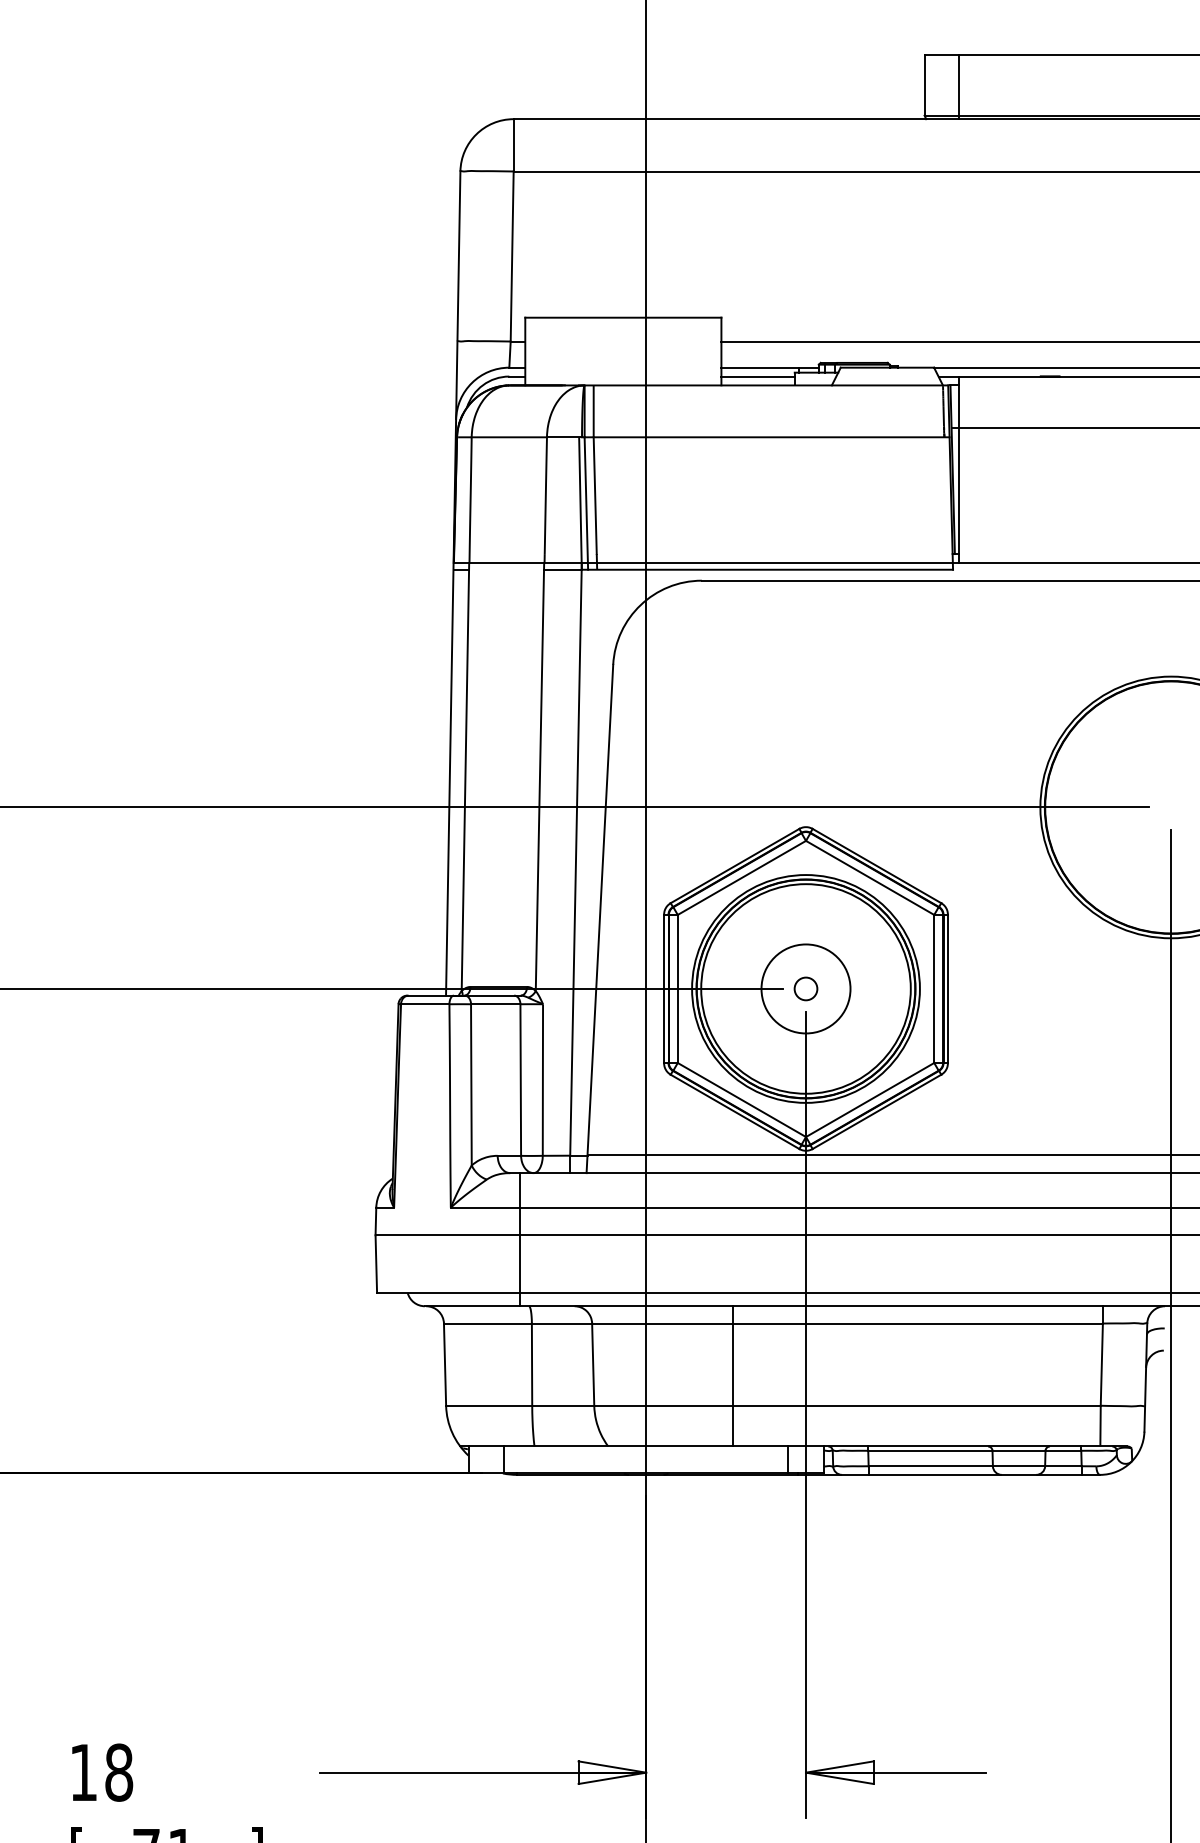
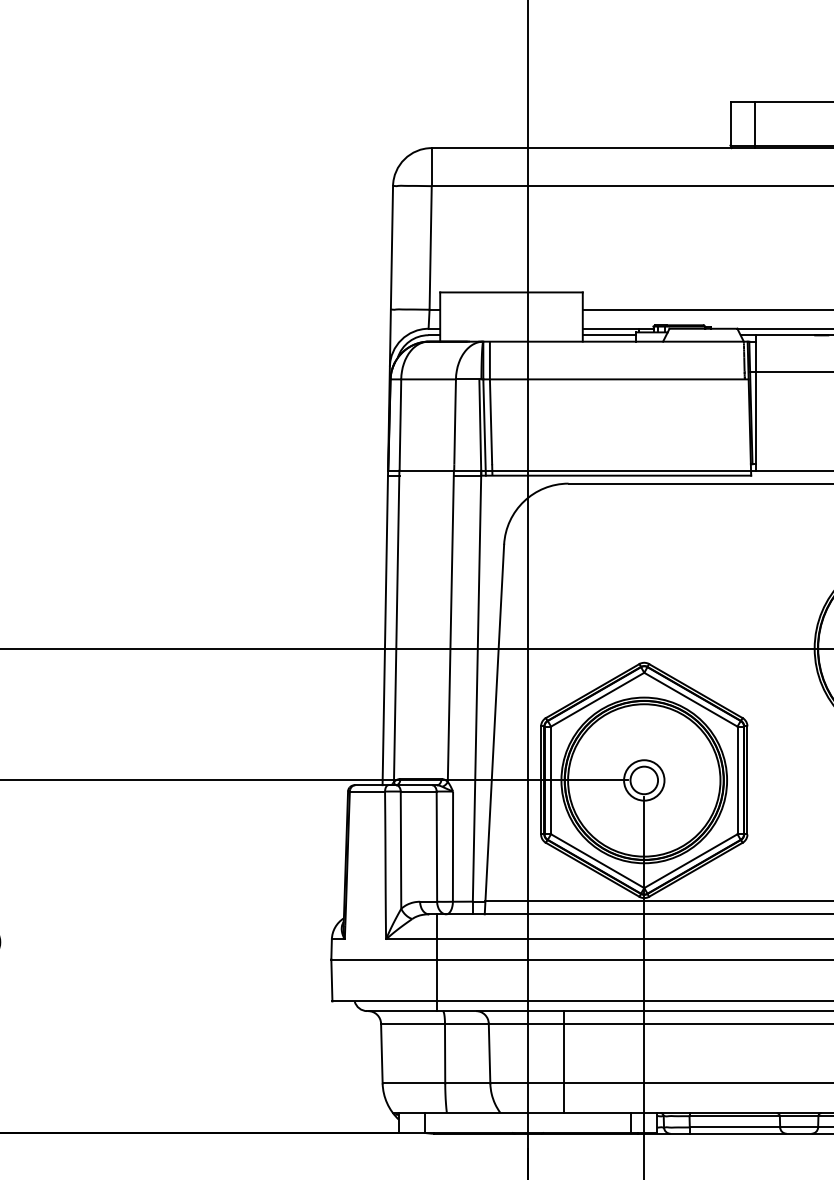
circle: (805, 988) -> (643, 780), size x0.62
circle: (805, 988) -> (643, 780), size x1.67
line: (733, 1376) -> (563, 1062), moved

